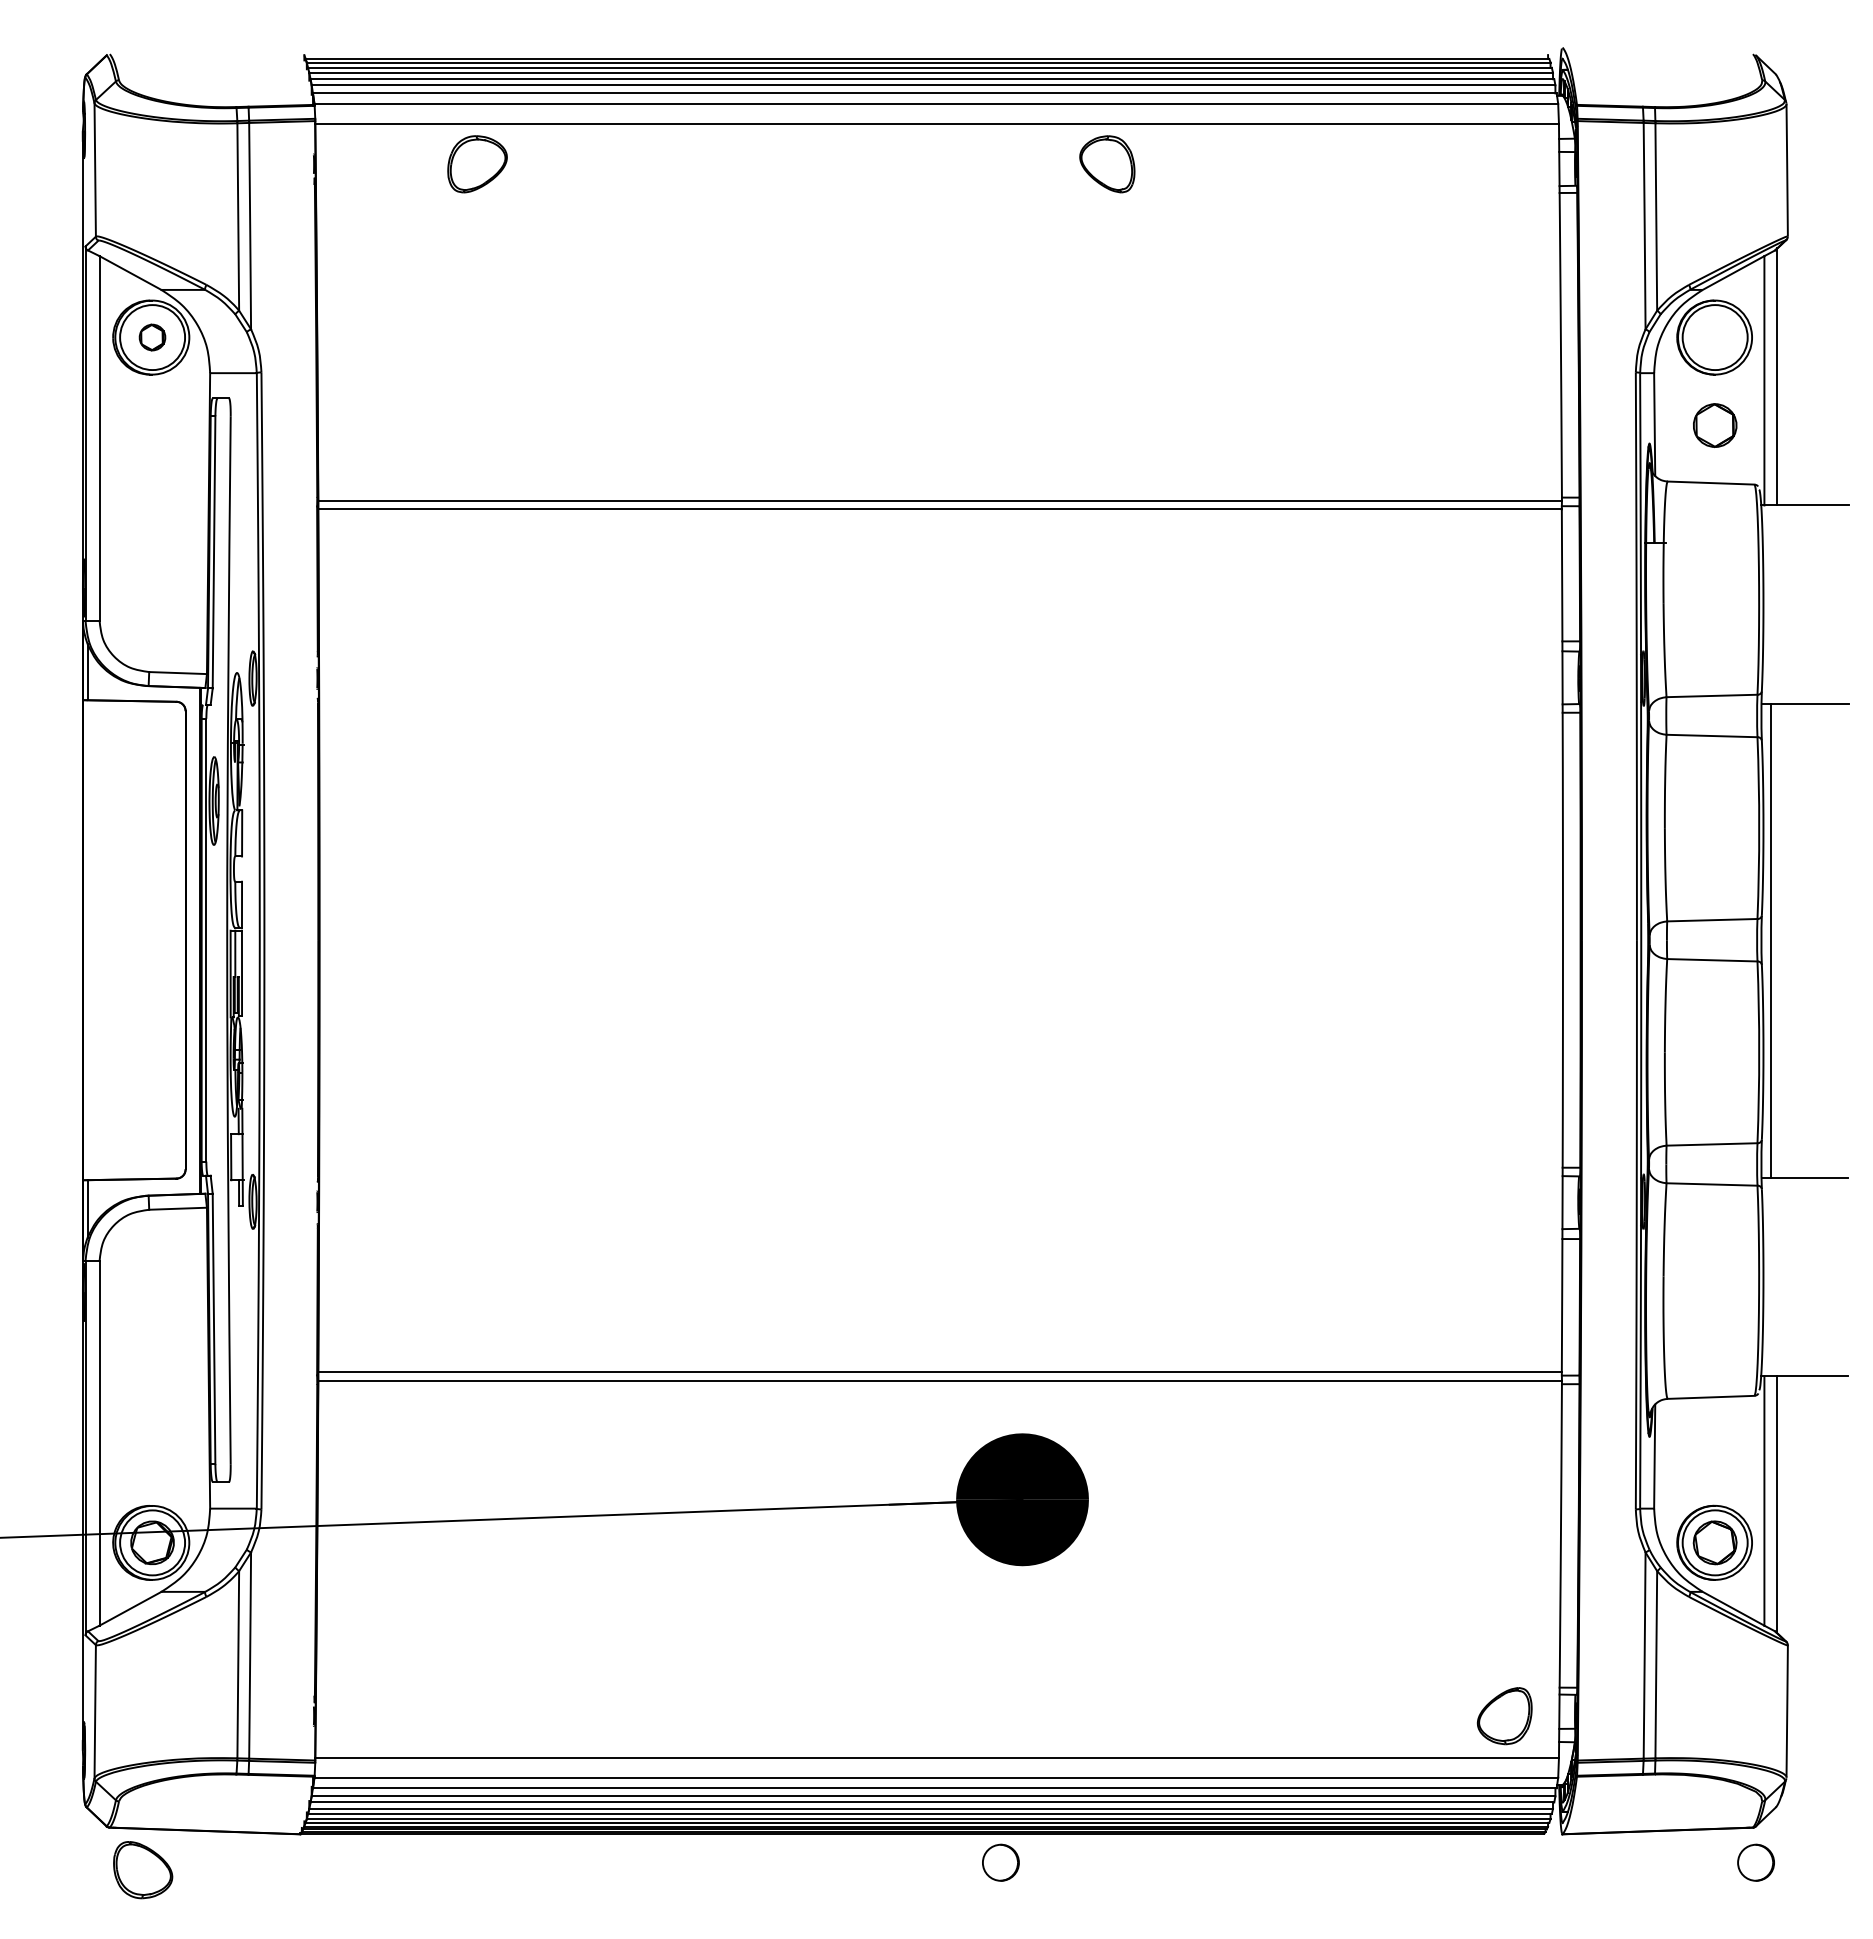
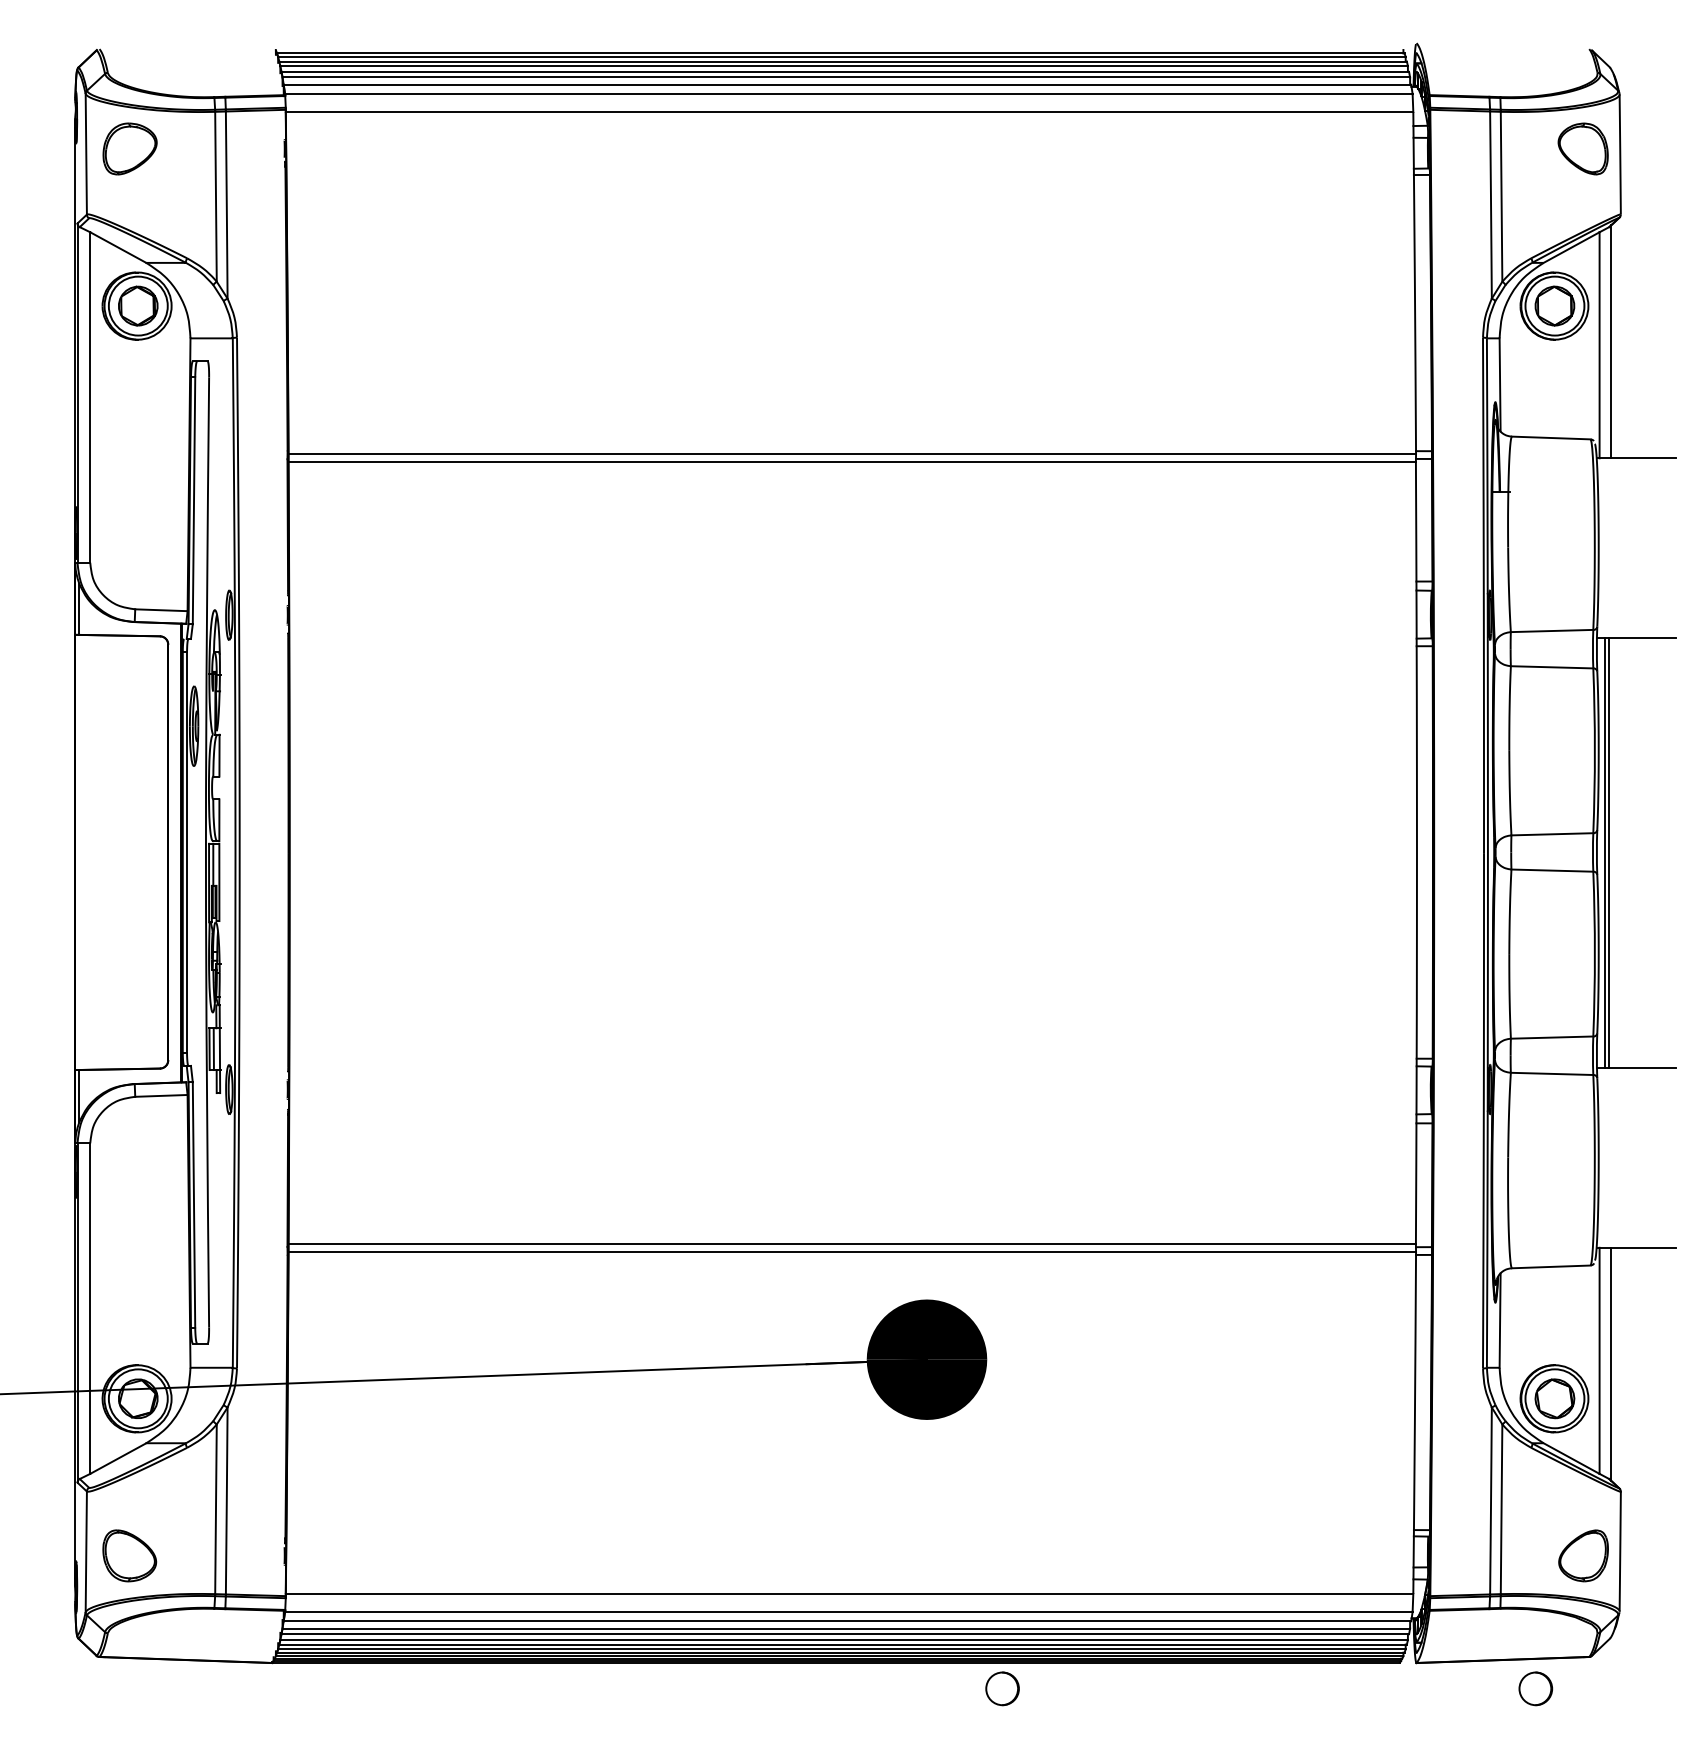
part: (477, 164) -> (130, 149), moved
part: (1107, 164) -> (1583, 149), moved
part: (152, 337) -> (138, 306), size x1.67
part: (1715, 425) -> (1555, 306), moved
line: (1774, 940) -> (1608, 852), added
line: (235, 1157) -> (213, 1049), added
part: (1504, 1716) -> (1583, 1556), moved
circle: (1000, 1862) -> (1002, 1688), moved
circle: (1755, 1862) -> (1535, 1688), moved
part: (143, 1870) -> (130, 1556), moved

